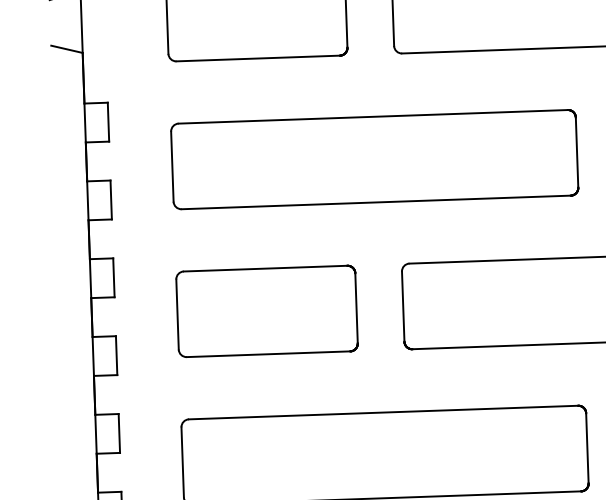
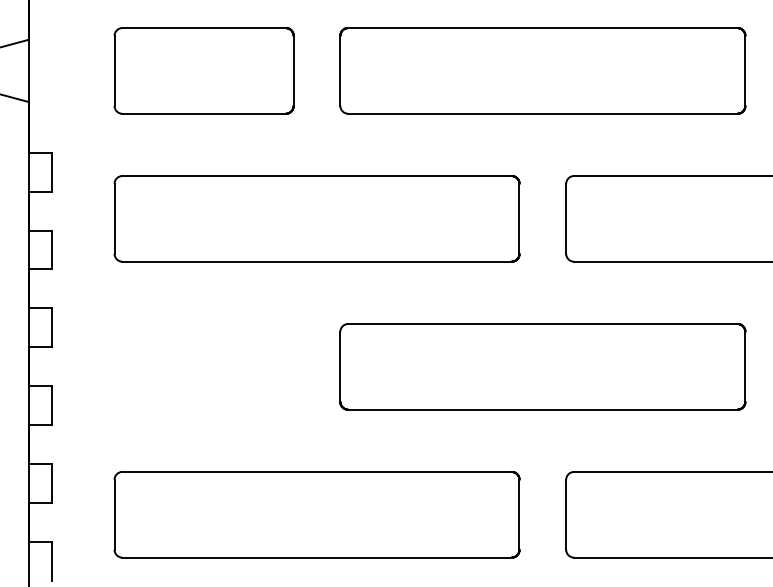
part: (266, 311) -> (203, 366), removed

